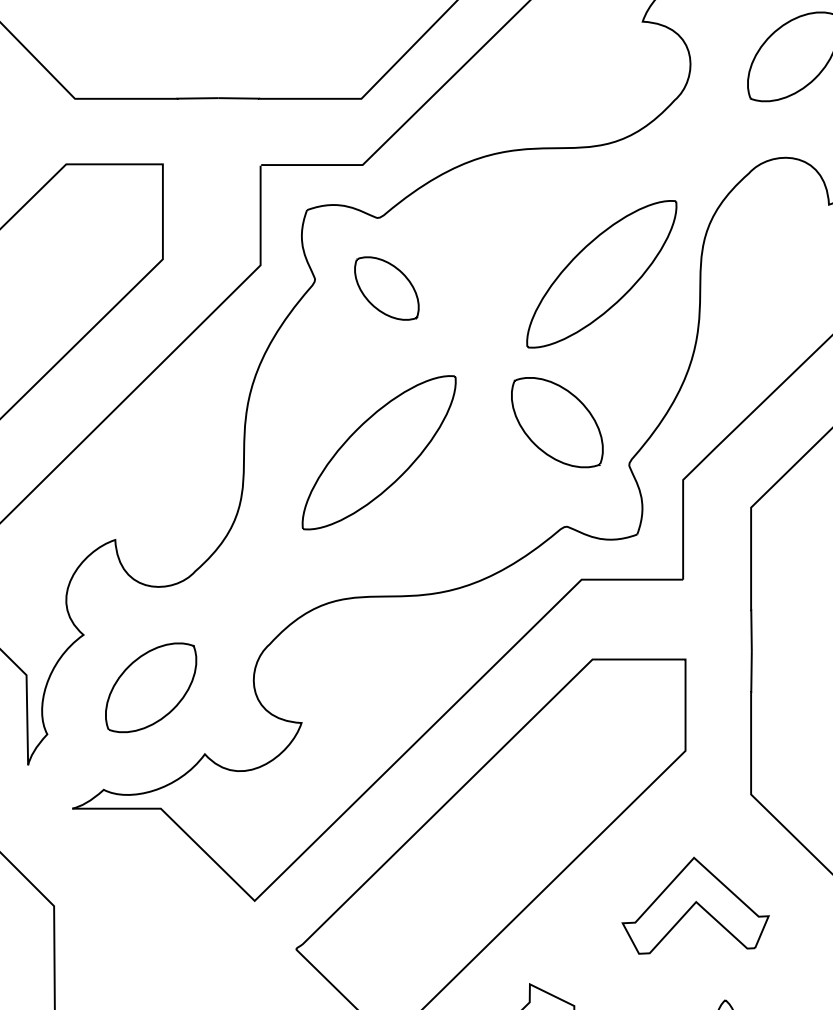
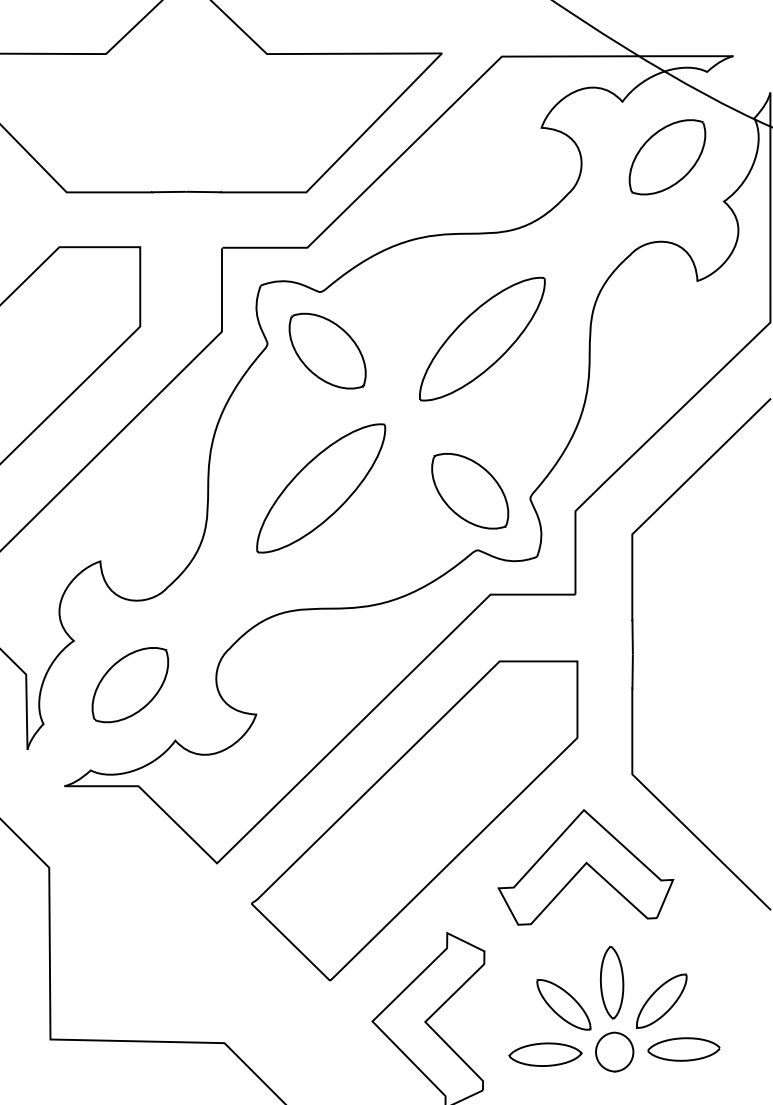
part: (601, 273) -> (482, 338), moved
part: (386, 287) -> (327, 350), size x1.43
part: (557, 422) -> (470, 491), moved
part: (695, 905) -> (585, 867), size x1.43

